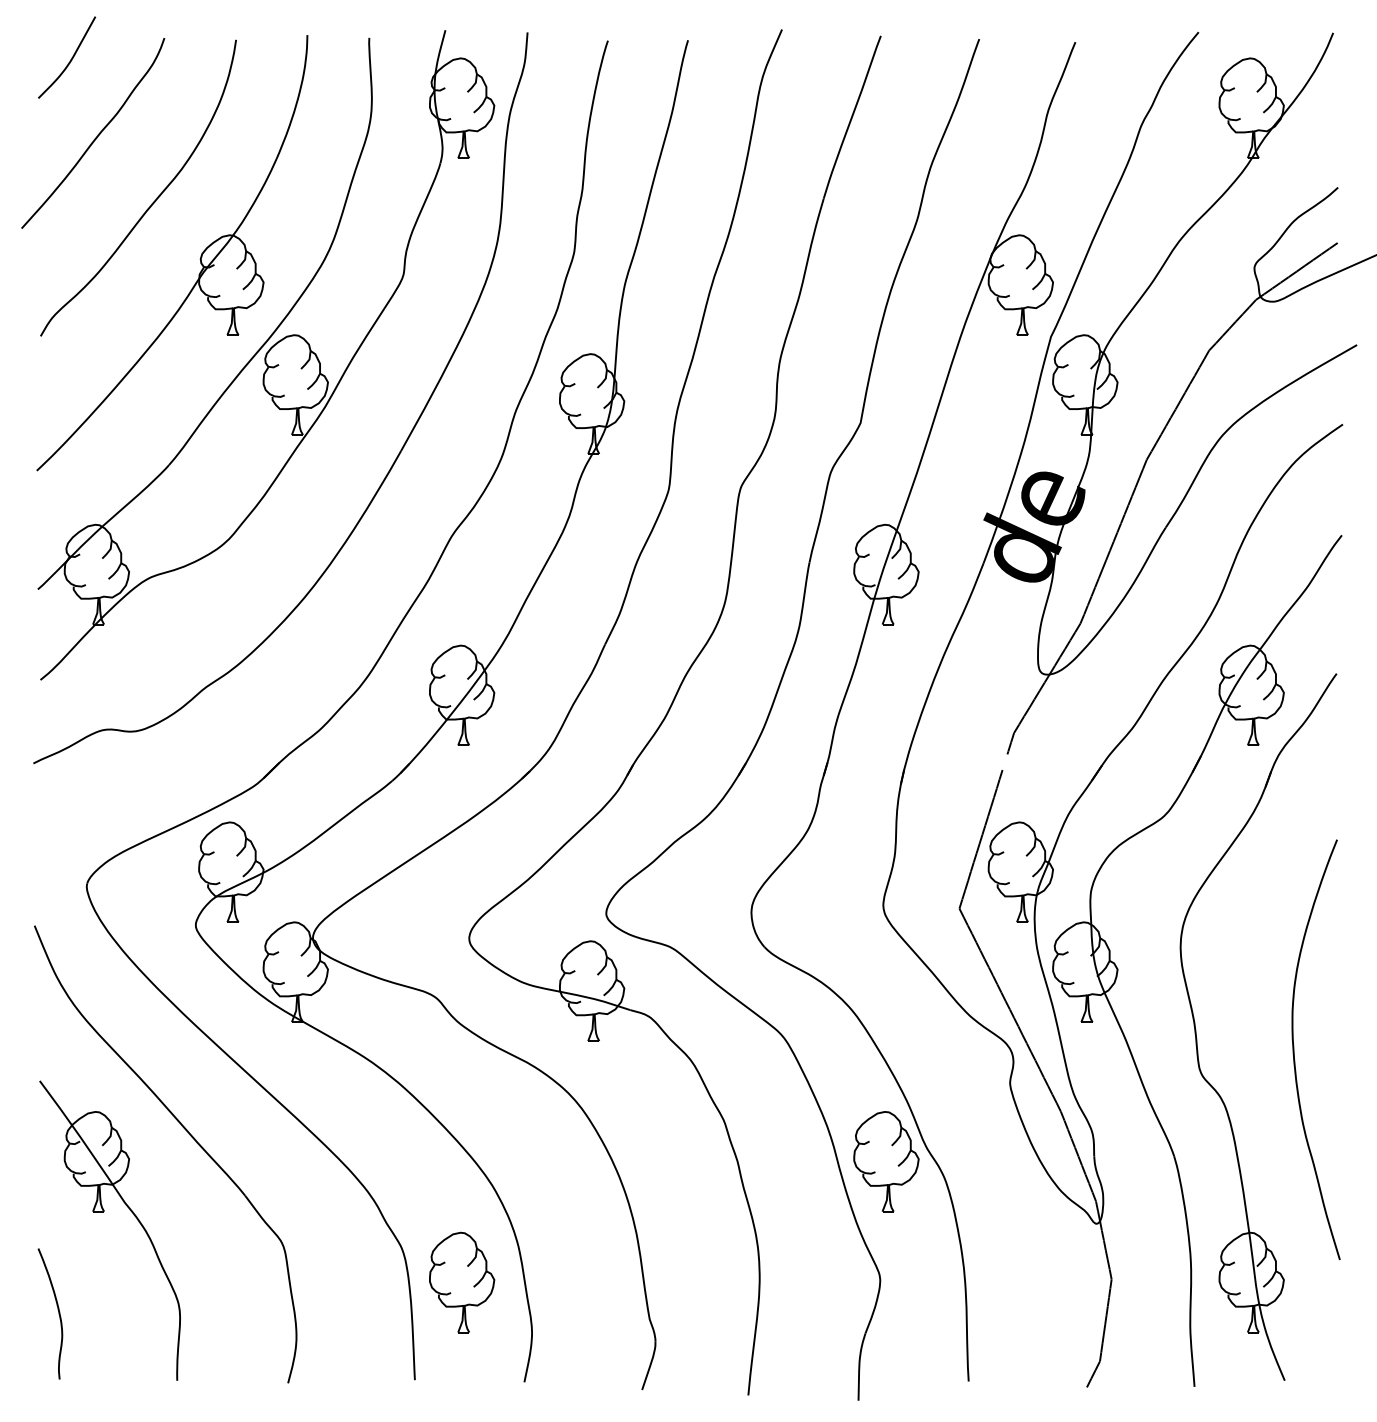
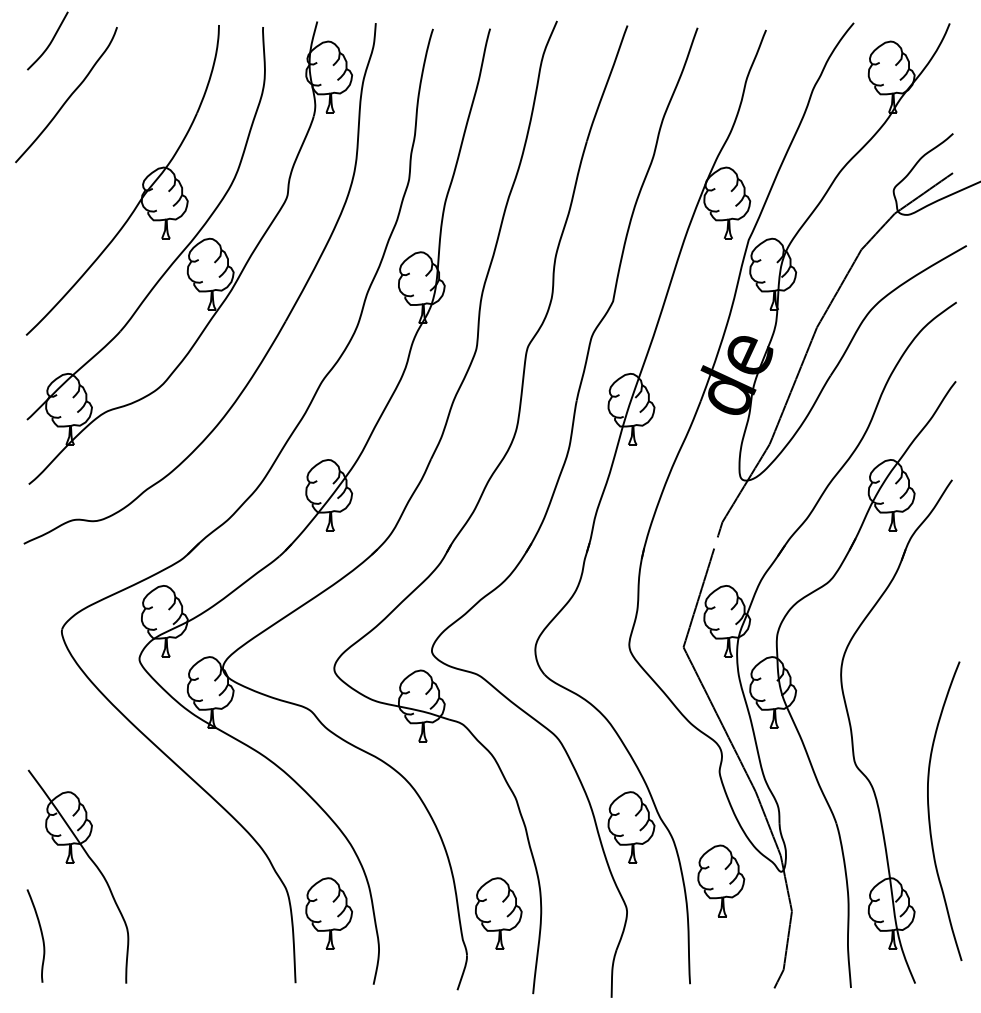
curve: (153, 201) -> (109, 143), removed
curve: (1294, 1049) -> (929, 811), moved
part: (189, 1135) -> (135, 808), removed
part: (1012, 1236) -> (721, 880), added
part: (700, 1282) -> (499, 913), added

